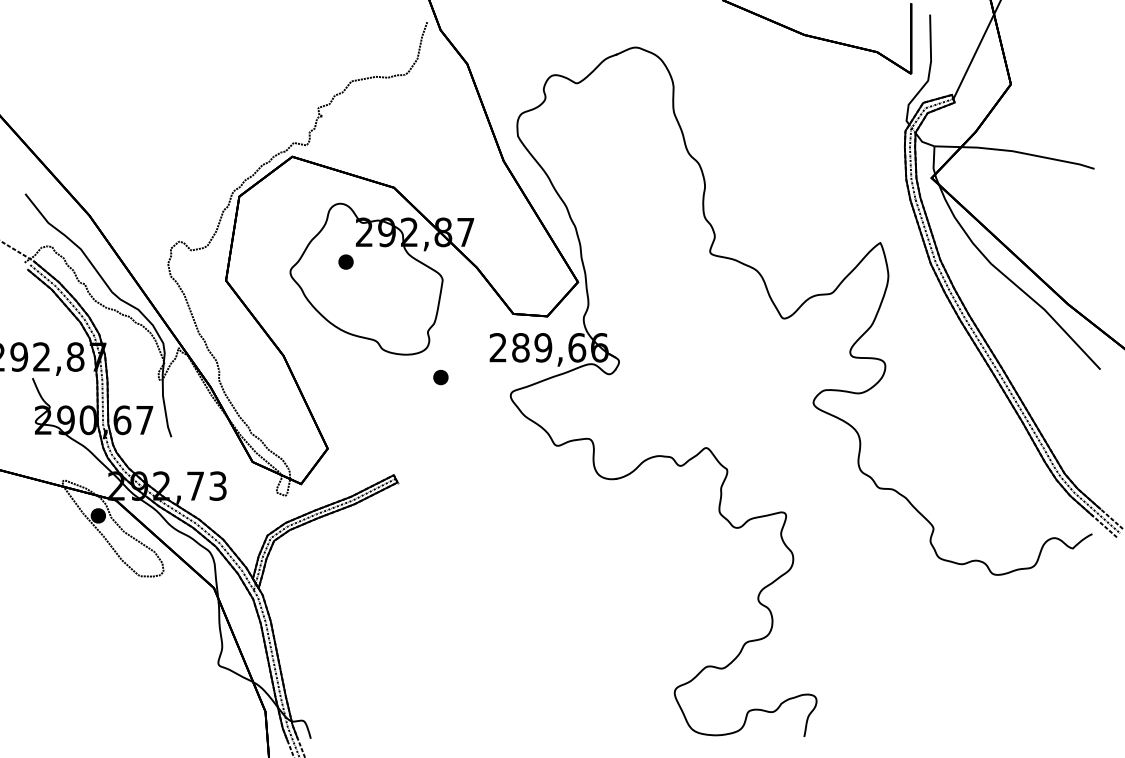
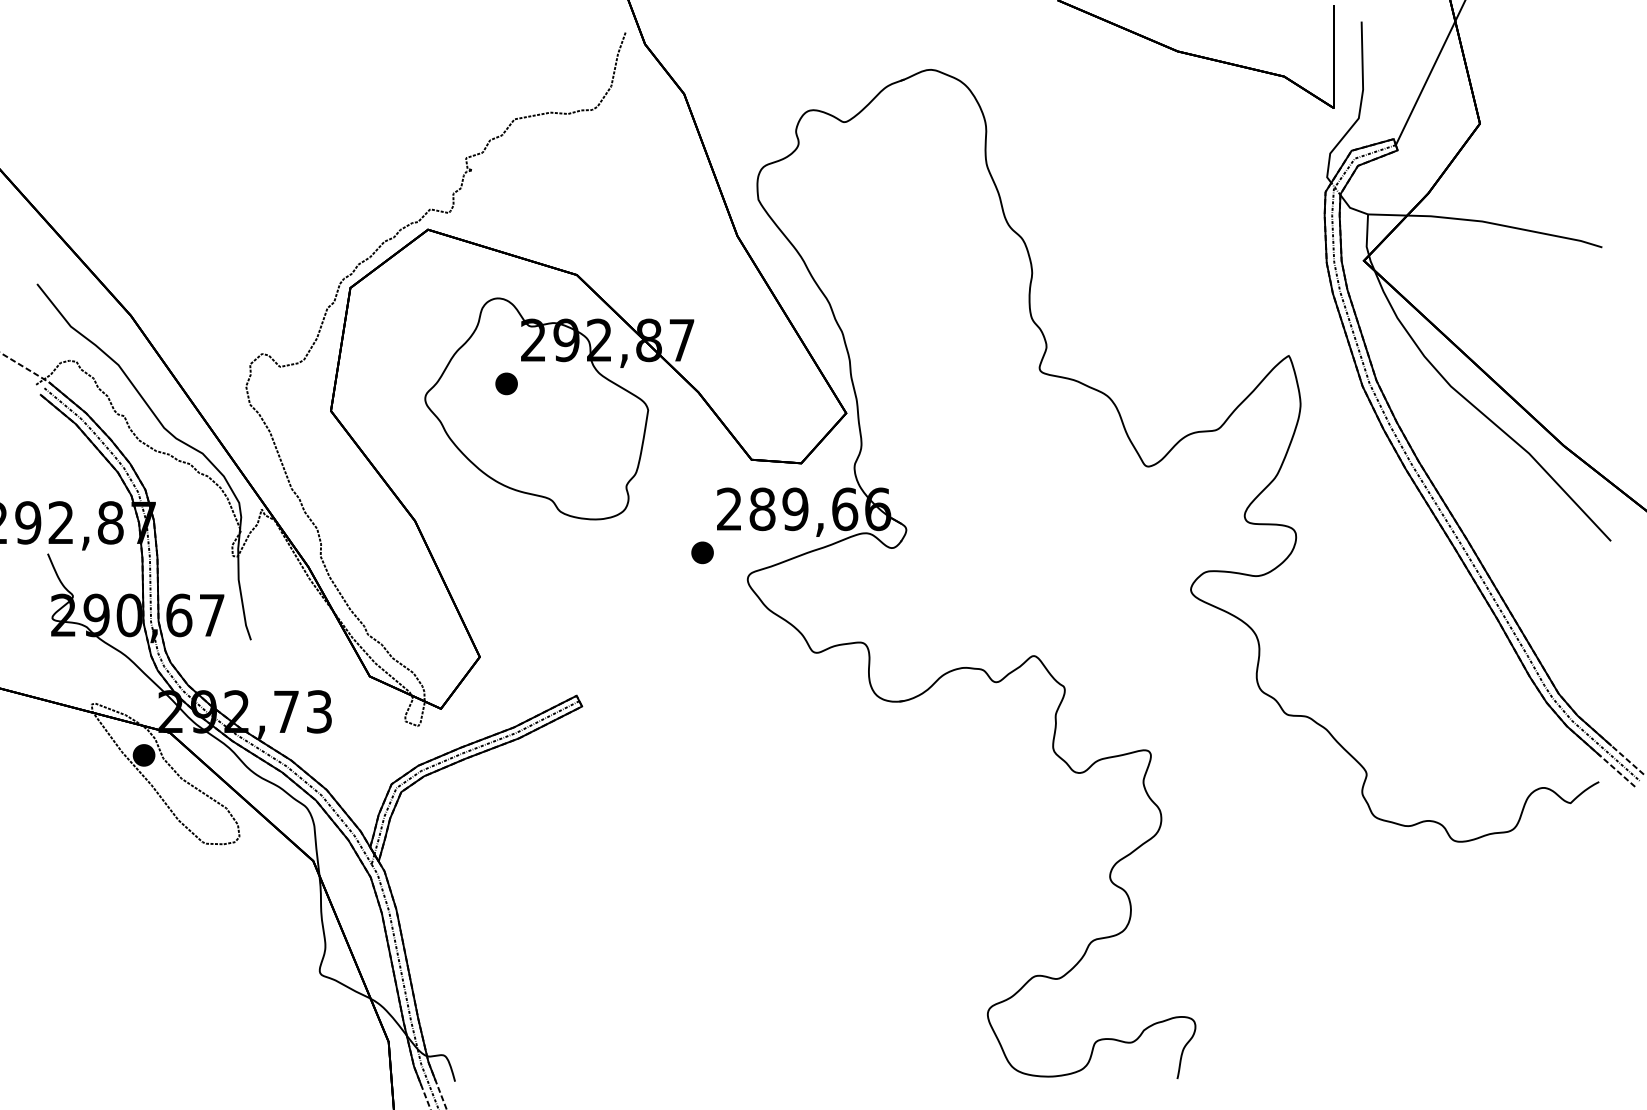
part: (440, 377) -> (701, 552), moved

